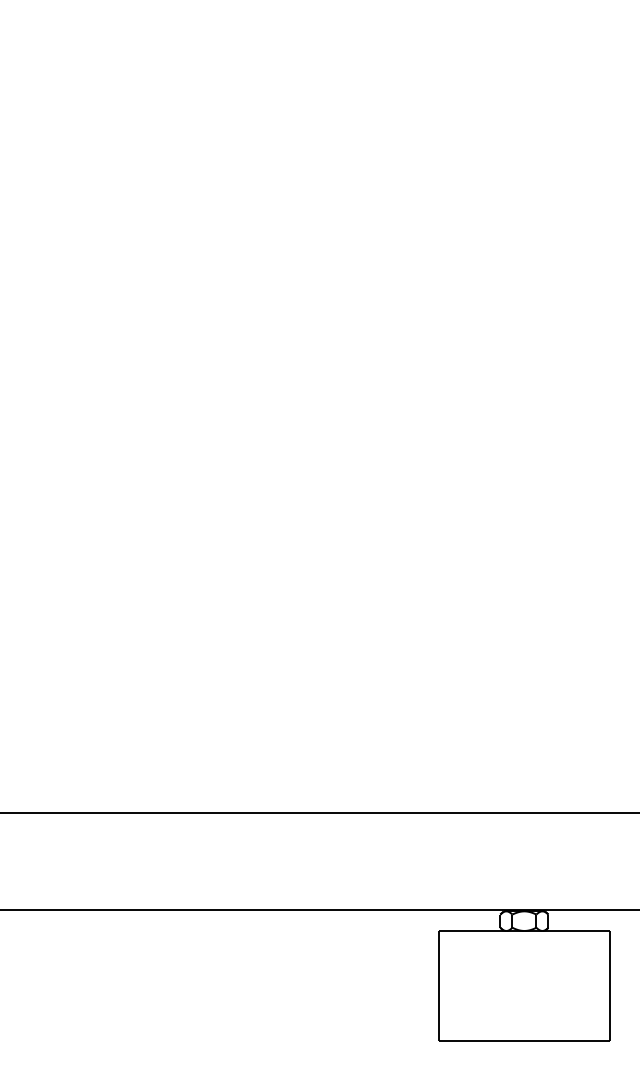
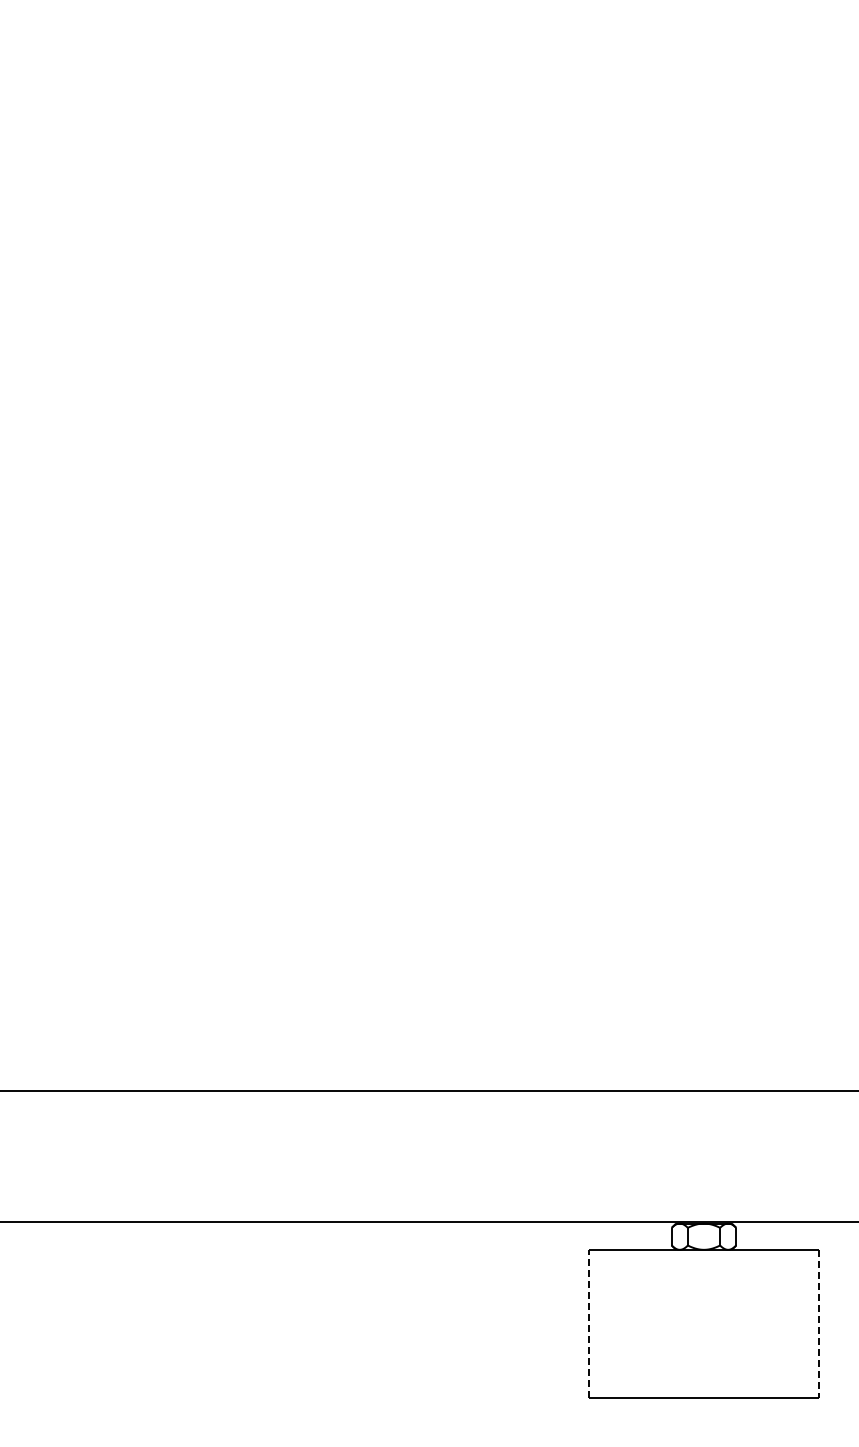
line: (439, 985) -> (589, 1323), solid -> dashed
line: (609, 985) -> (818, 1323), solid -> dashed

